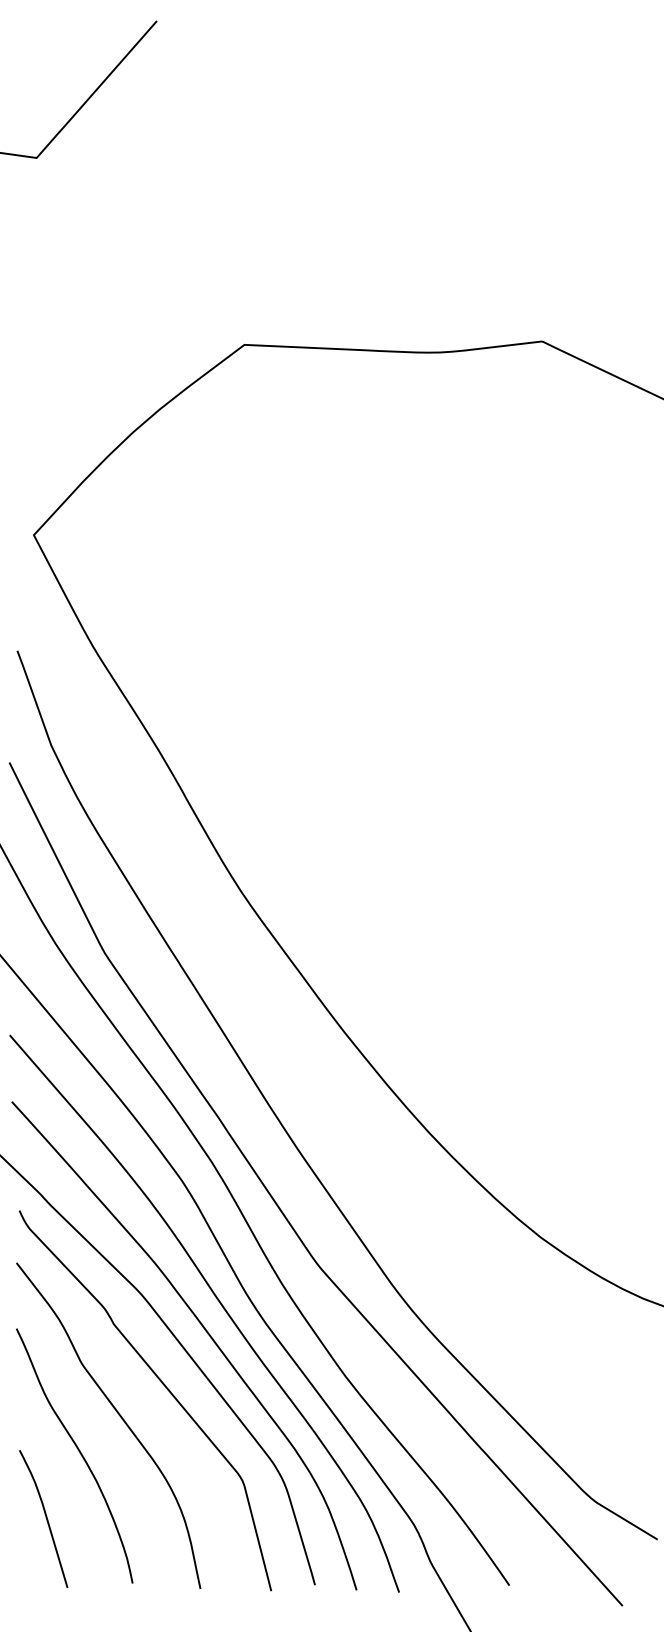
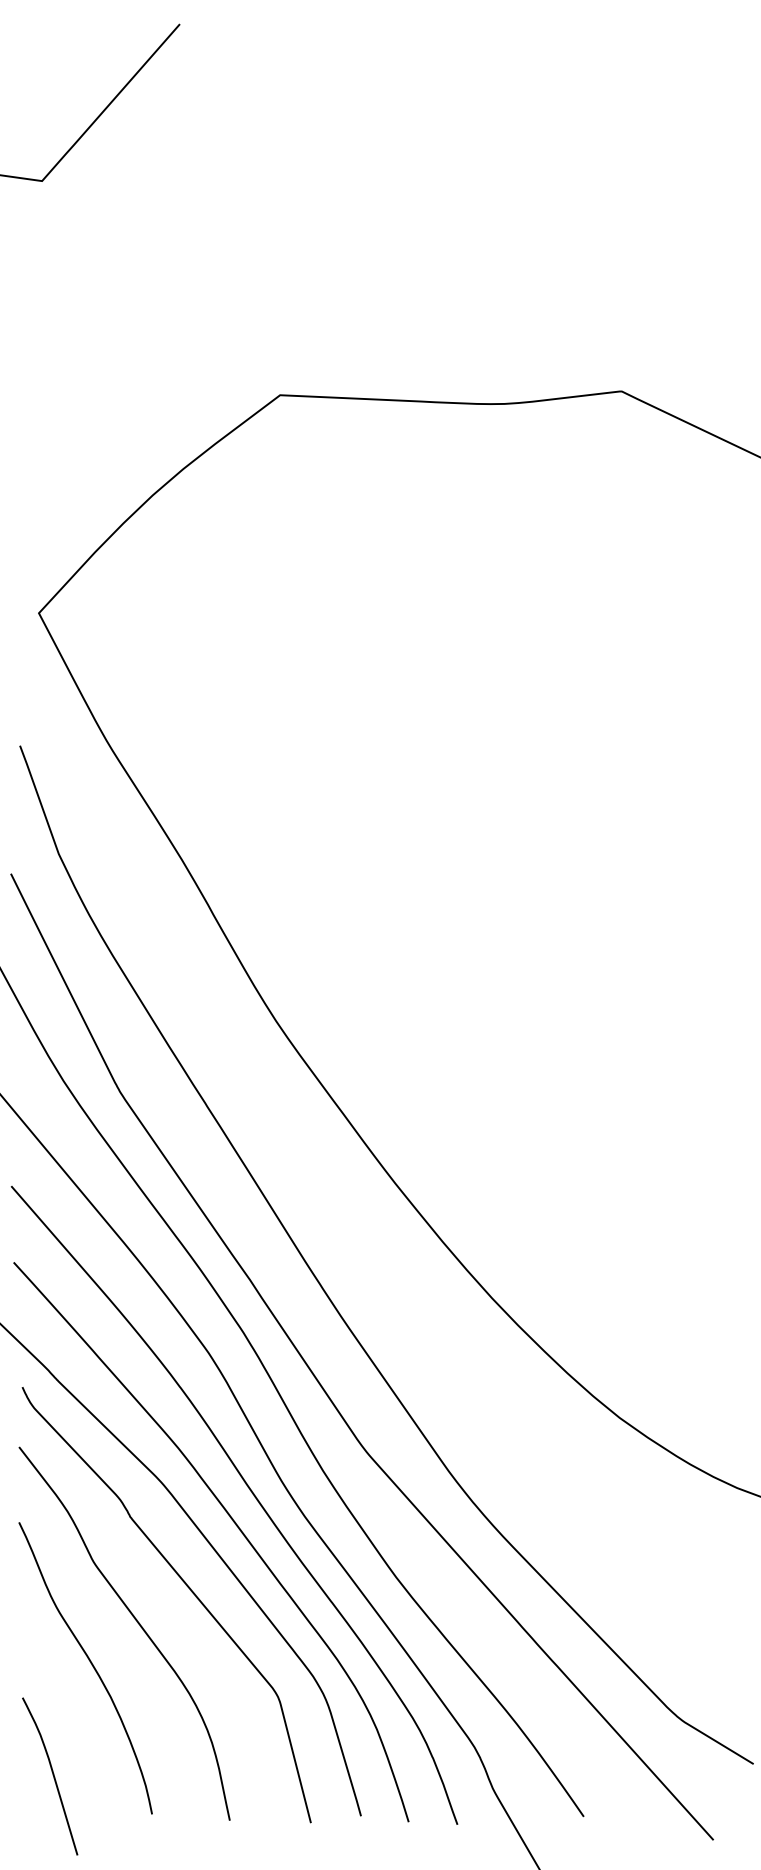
curve: (45, 1518) -> (52, 1775), moved

